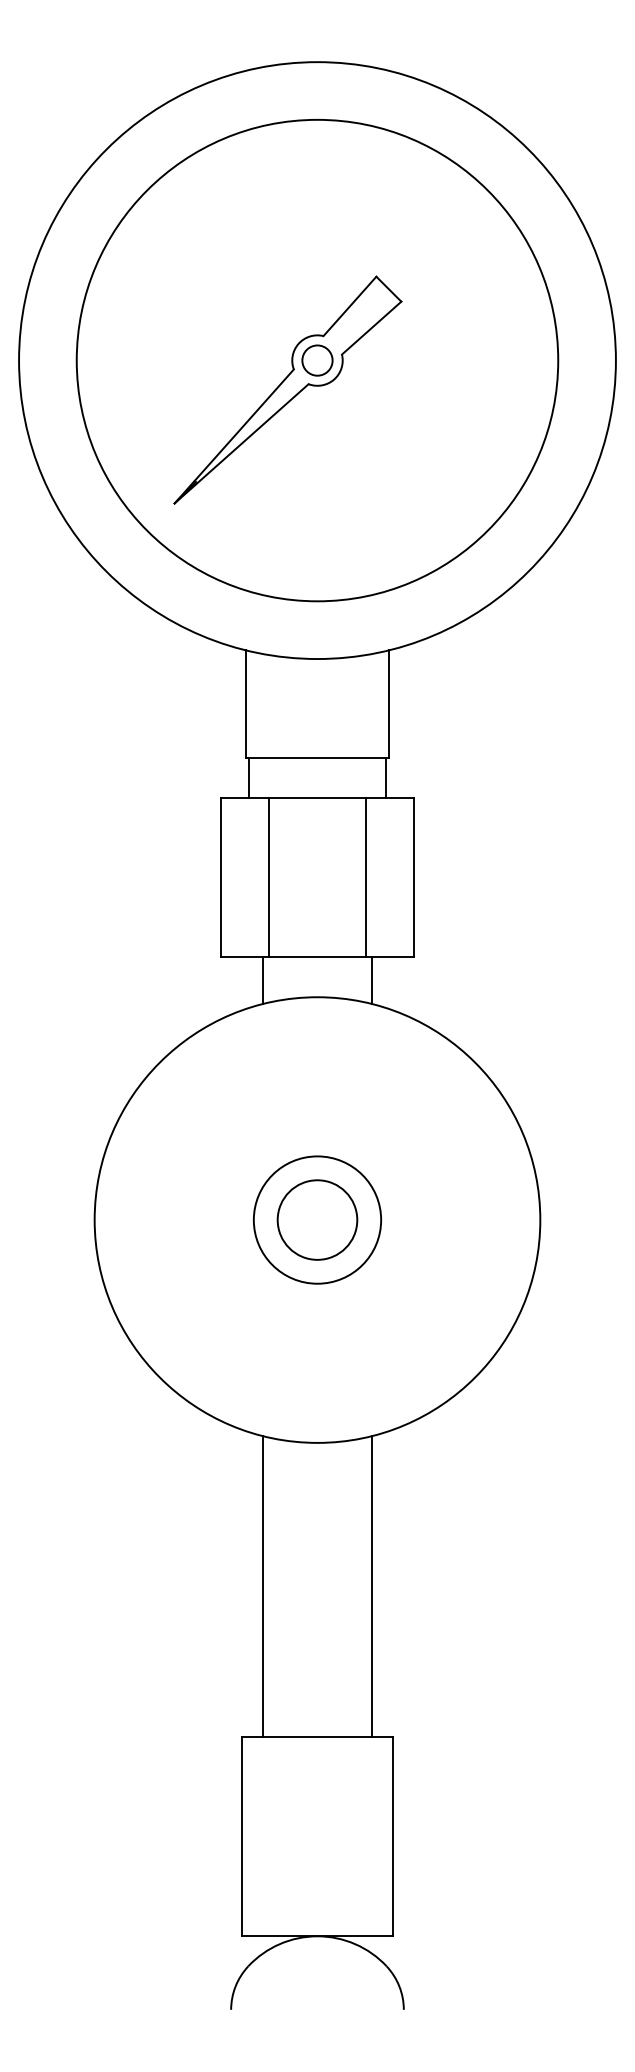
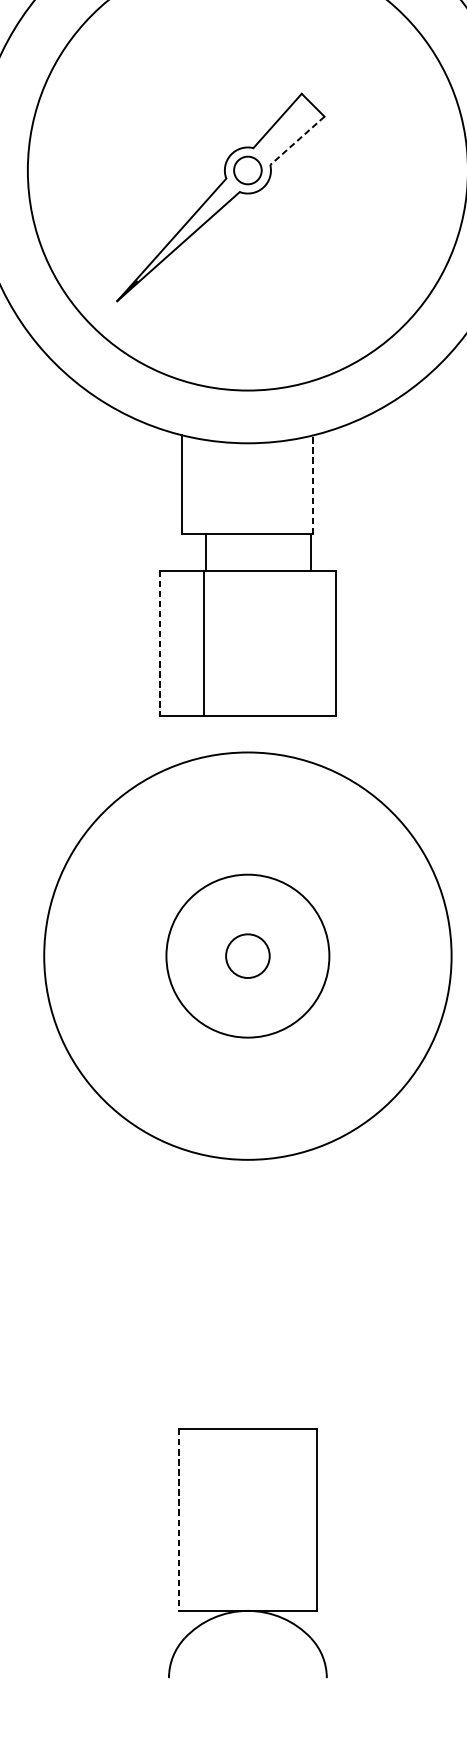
line: (371, 328) -> (297, 141), solid -> dashed
line: (389, 703) -> (313, 483), solid -> dashed
line: (248, 778) -> (205, 552), moved
line: (220, 877) -> (159, 643), solid -> dashed
line: (365, 877) -> (291, 643), removed
line: (262, 980) -> (197, 737), removed
line: (372, 980) -> (298, 737), removed
circle: (317, 1219) -> (247, 955), size x0.6
circle: (317, 1219) -> (247, 955), size x1.4
line: (262, 1586) -> (197, 1291), removed
line: (372, 1586) -> (298, 1291), removed
line: (241, 1837) -> (178, 1520), solid -> dashed

